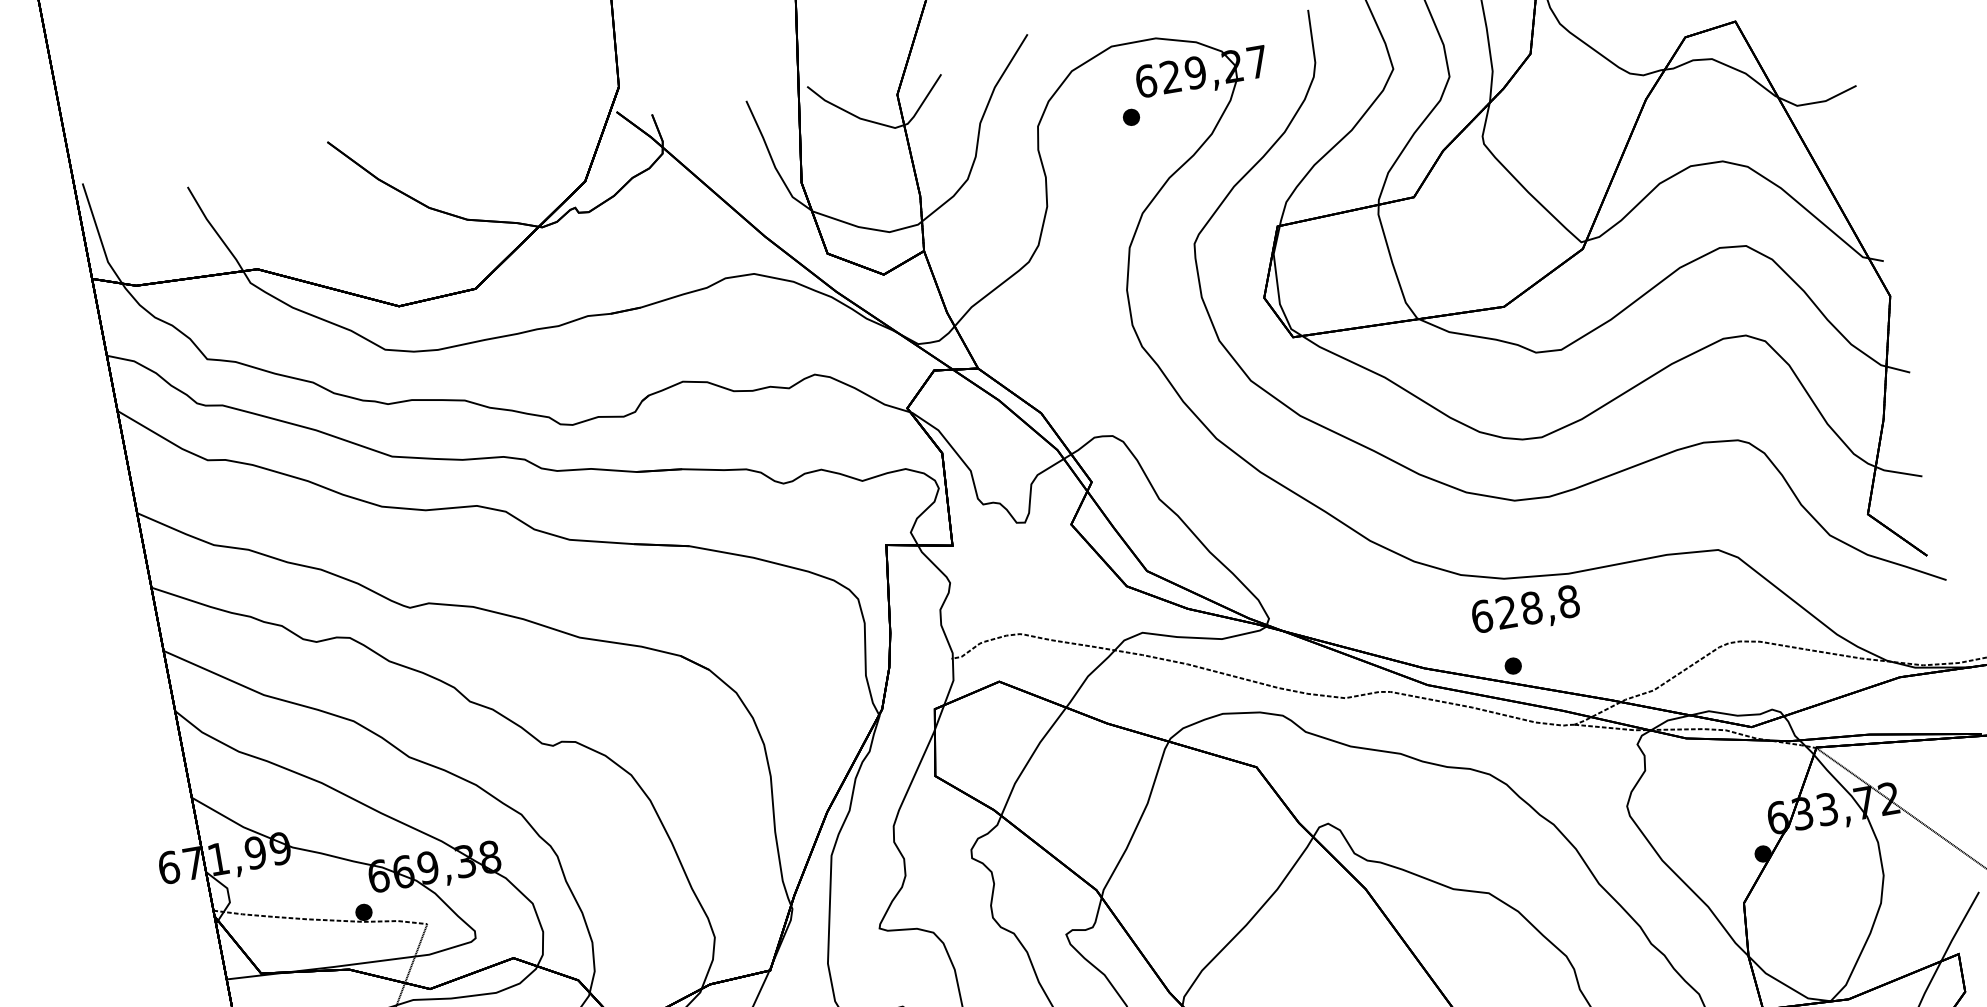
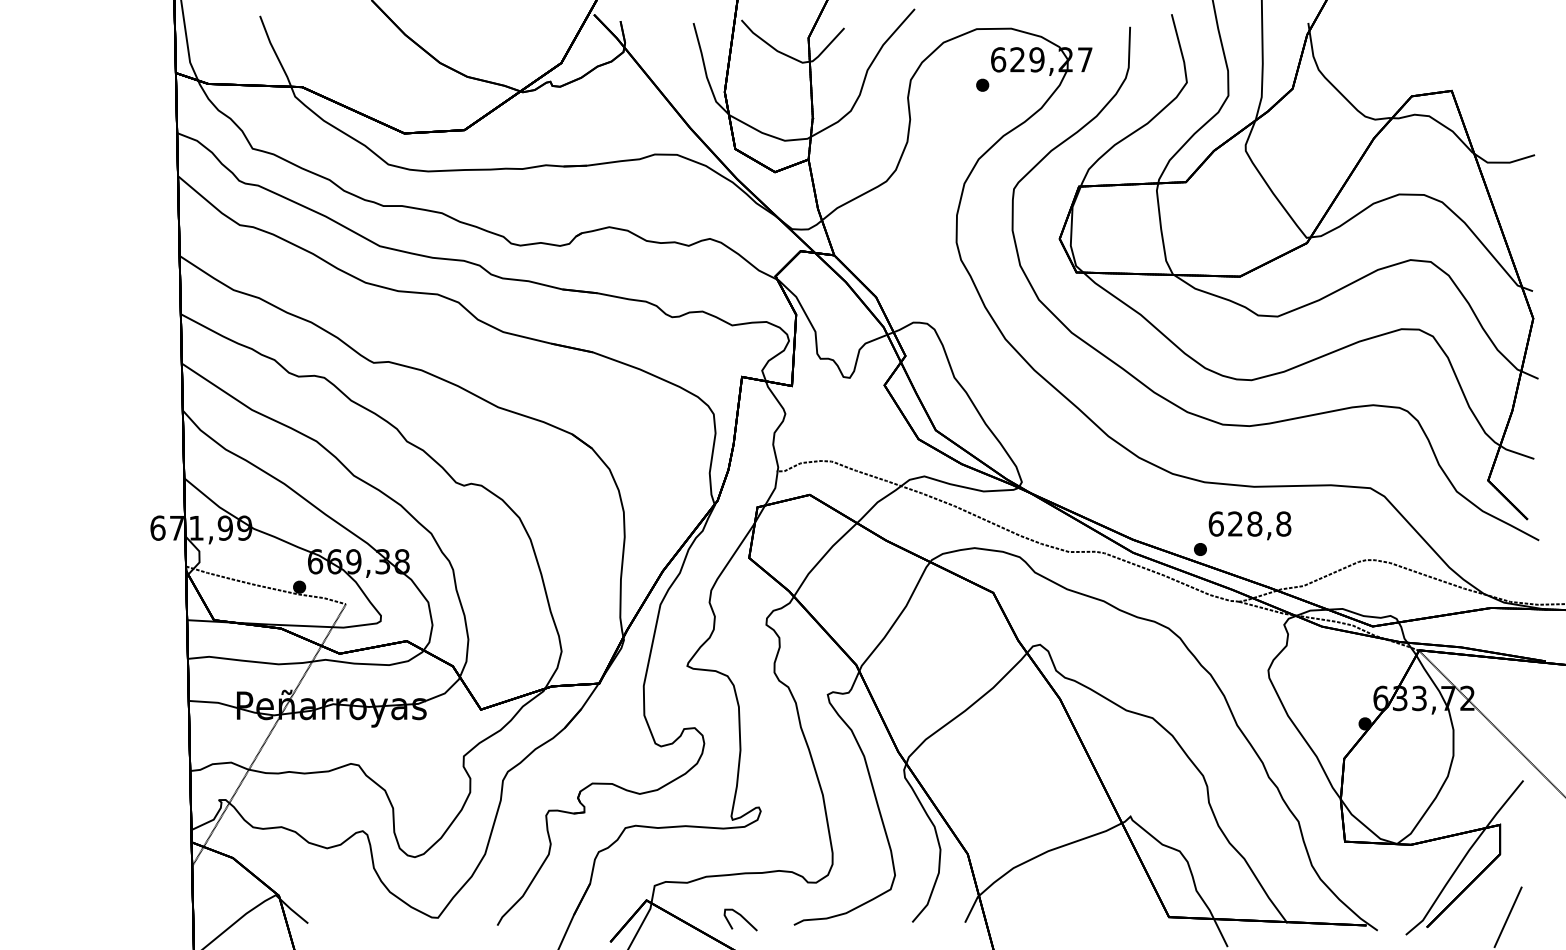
text: (1525, 611) -> (1249, 525), moved

